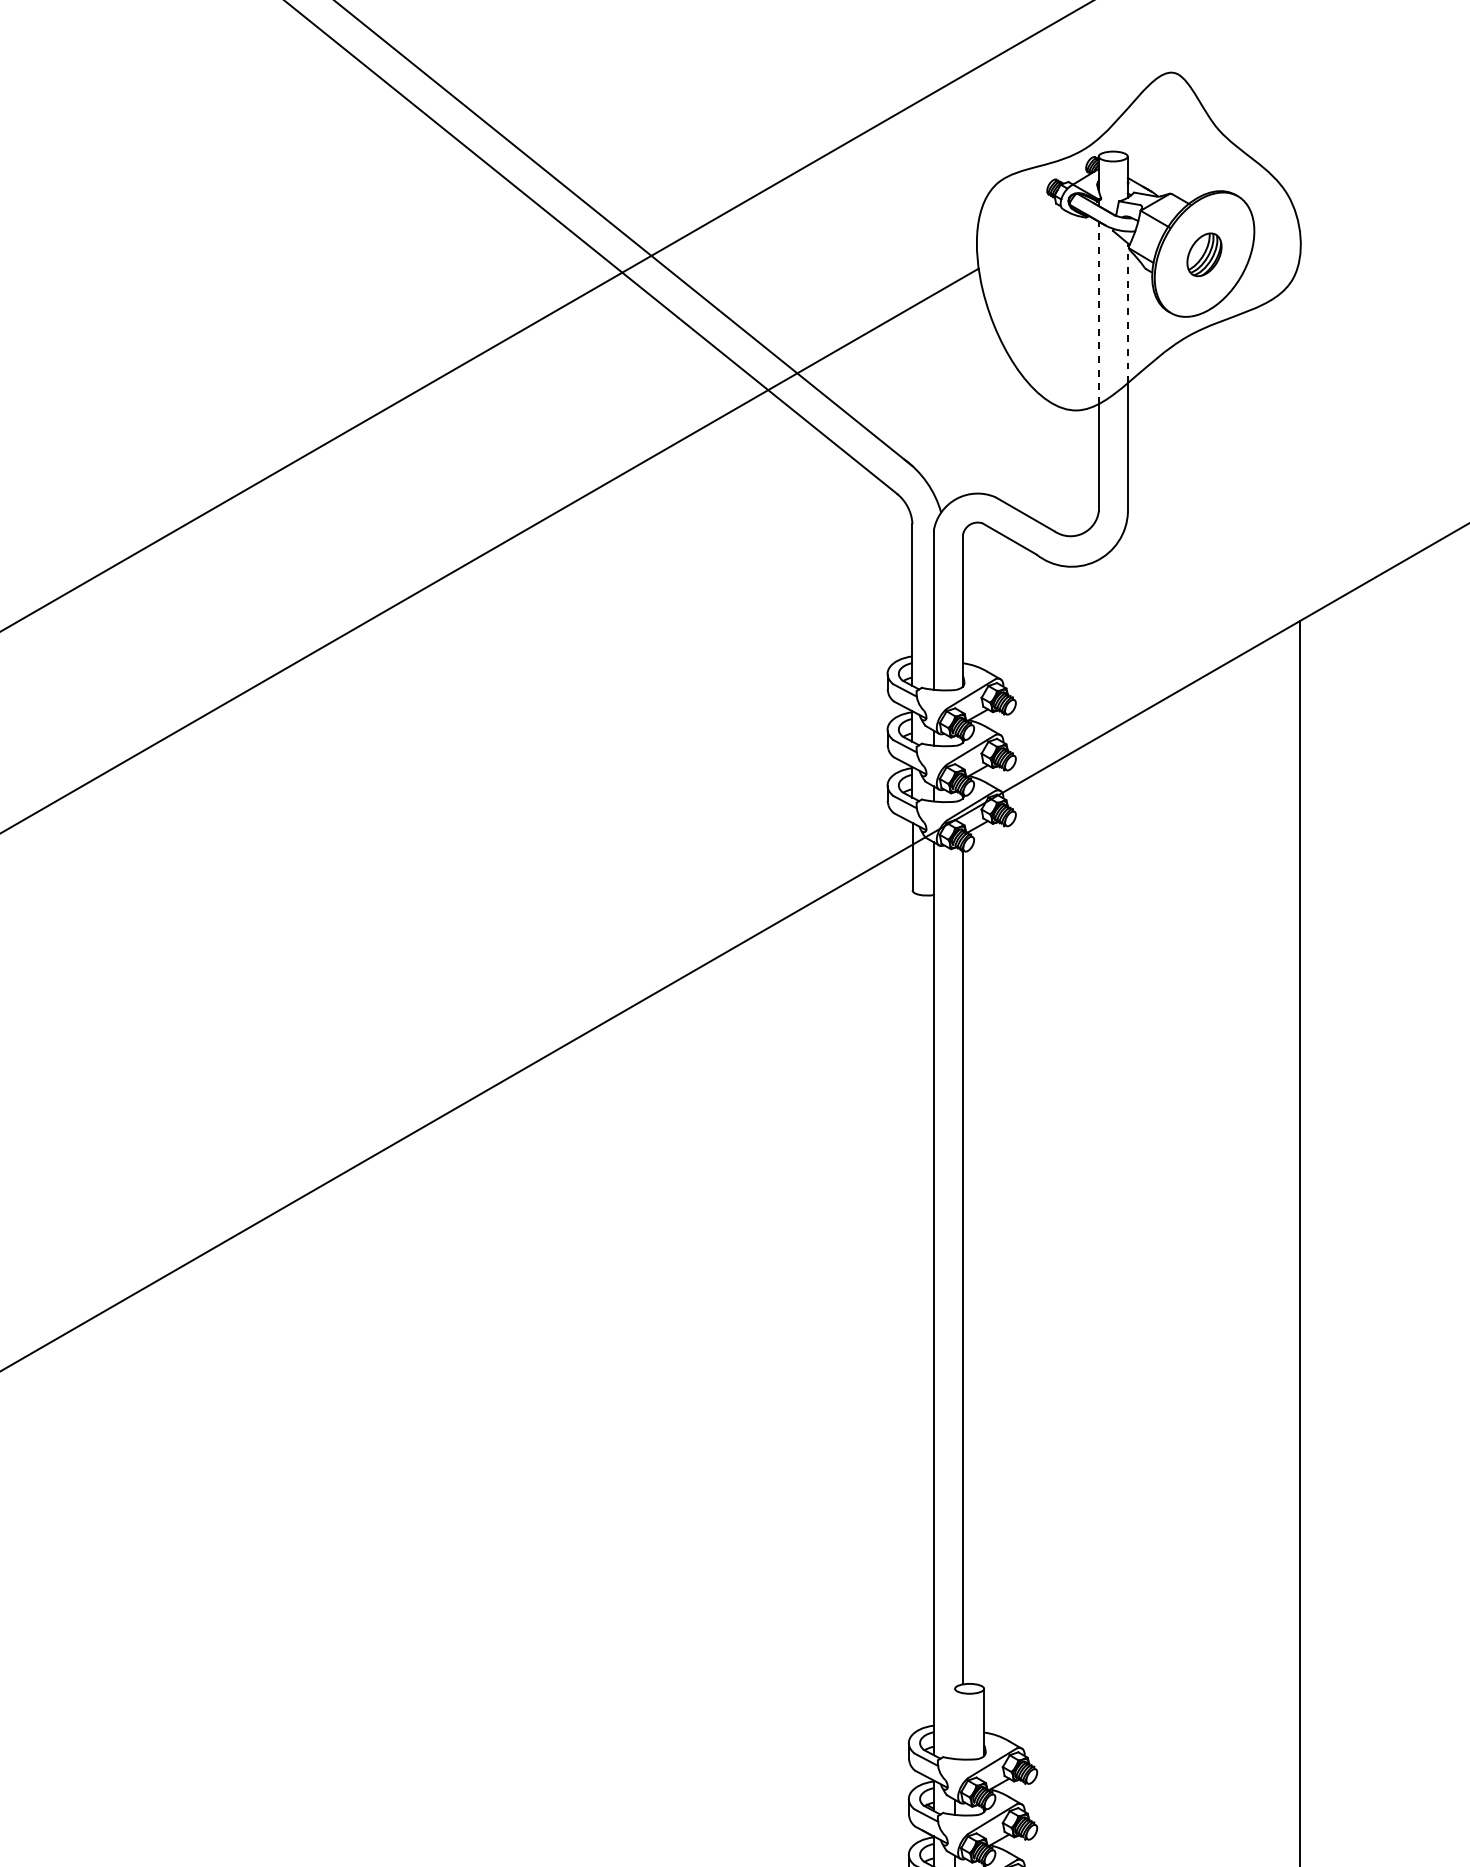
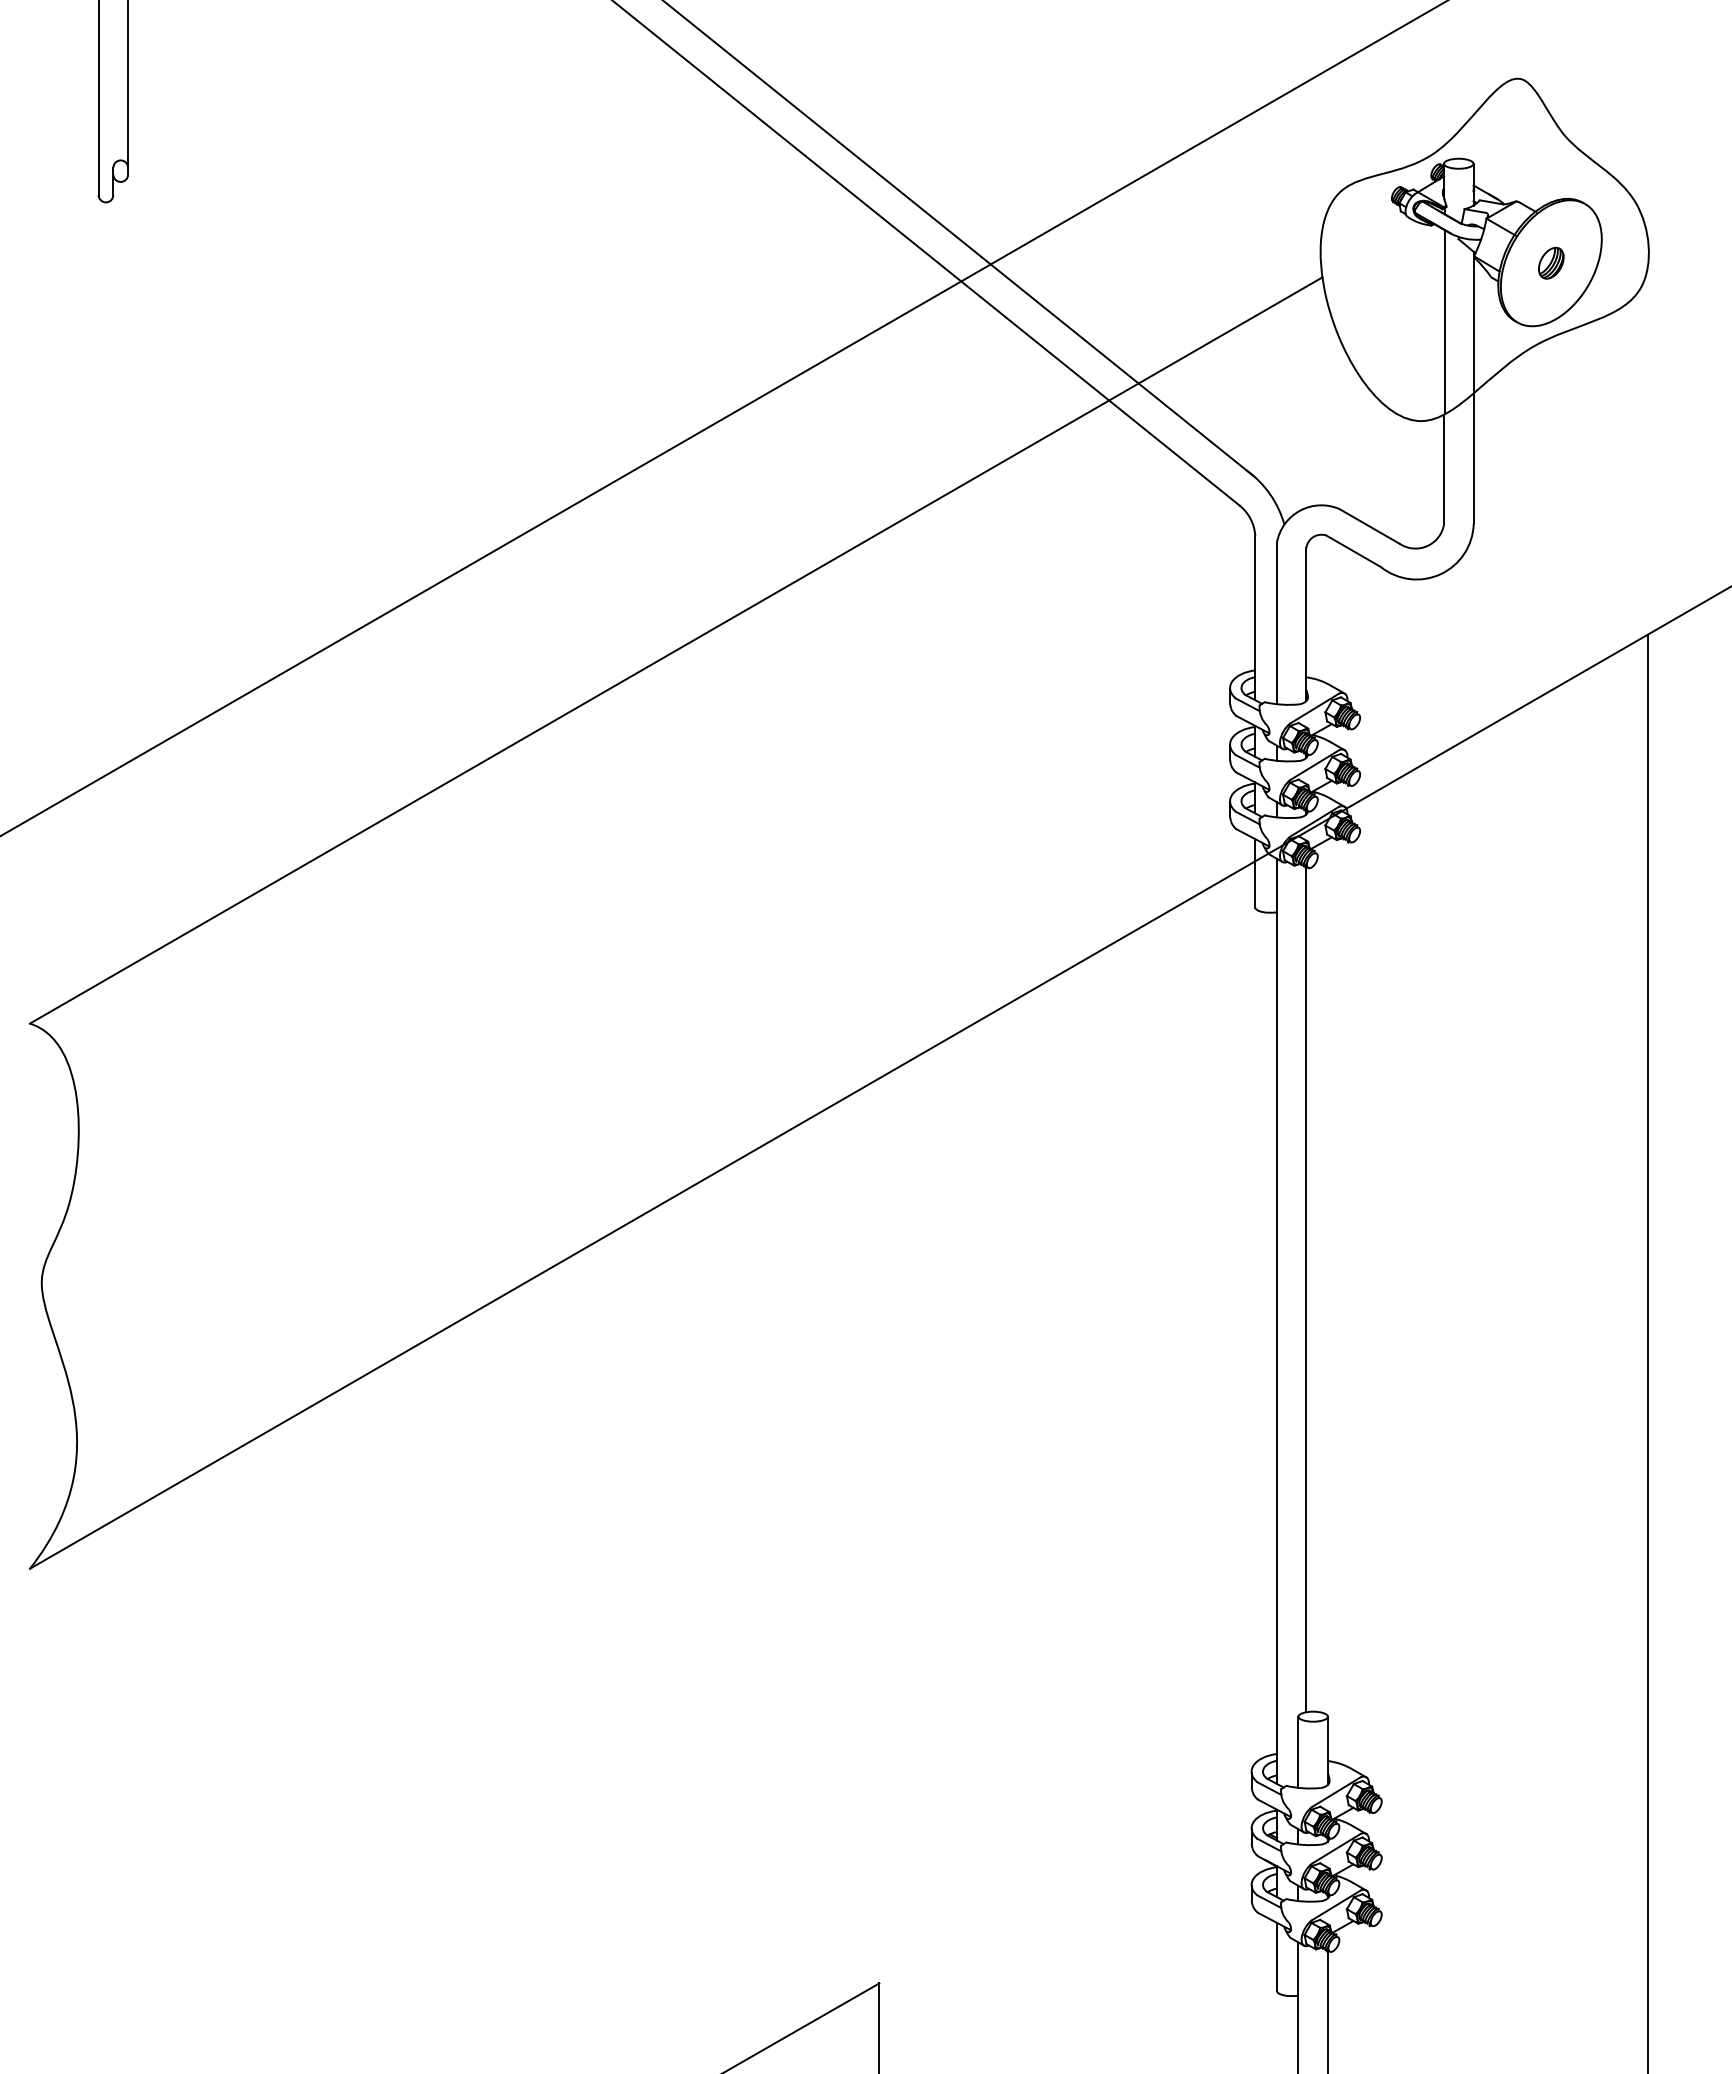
part: (1204, 253) -> (1551, 262), size x0.71
line: (1099, 312) -> (1444, 321), dashed -> solid
line: (1127, 313) -> (1473, 322), dashed -> solid
line: (955, 1723) -> (1298, 1751), added

